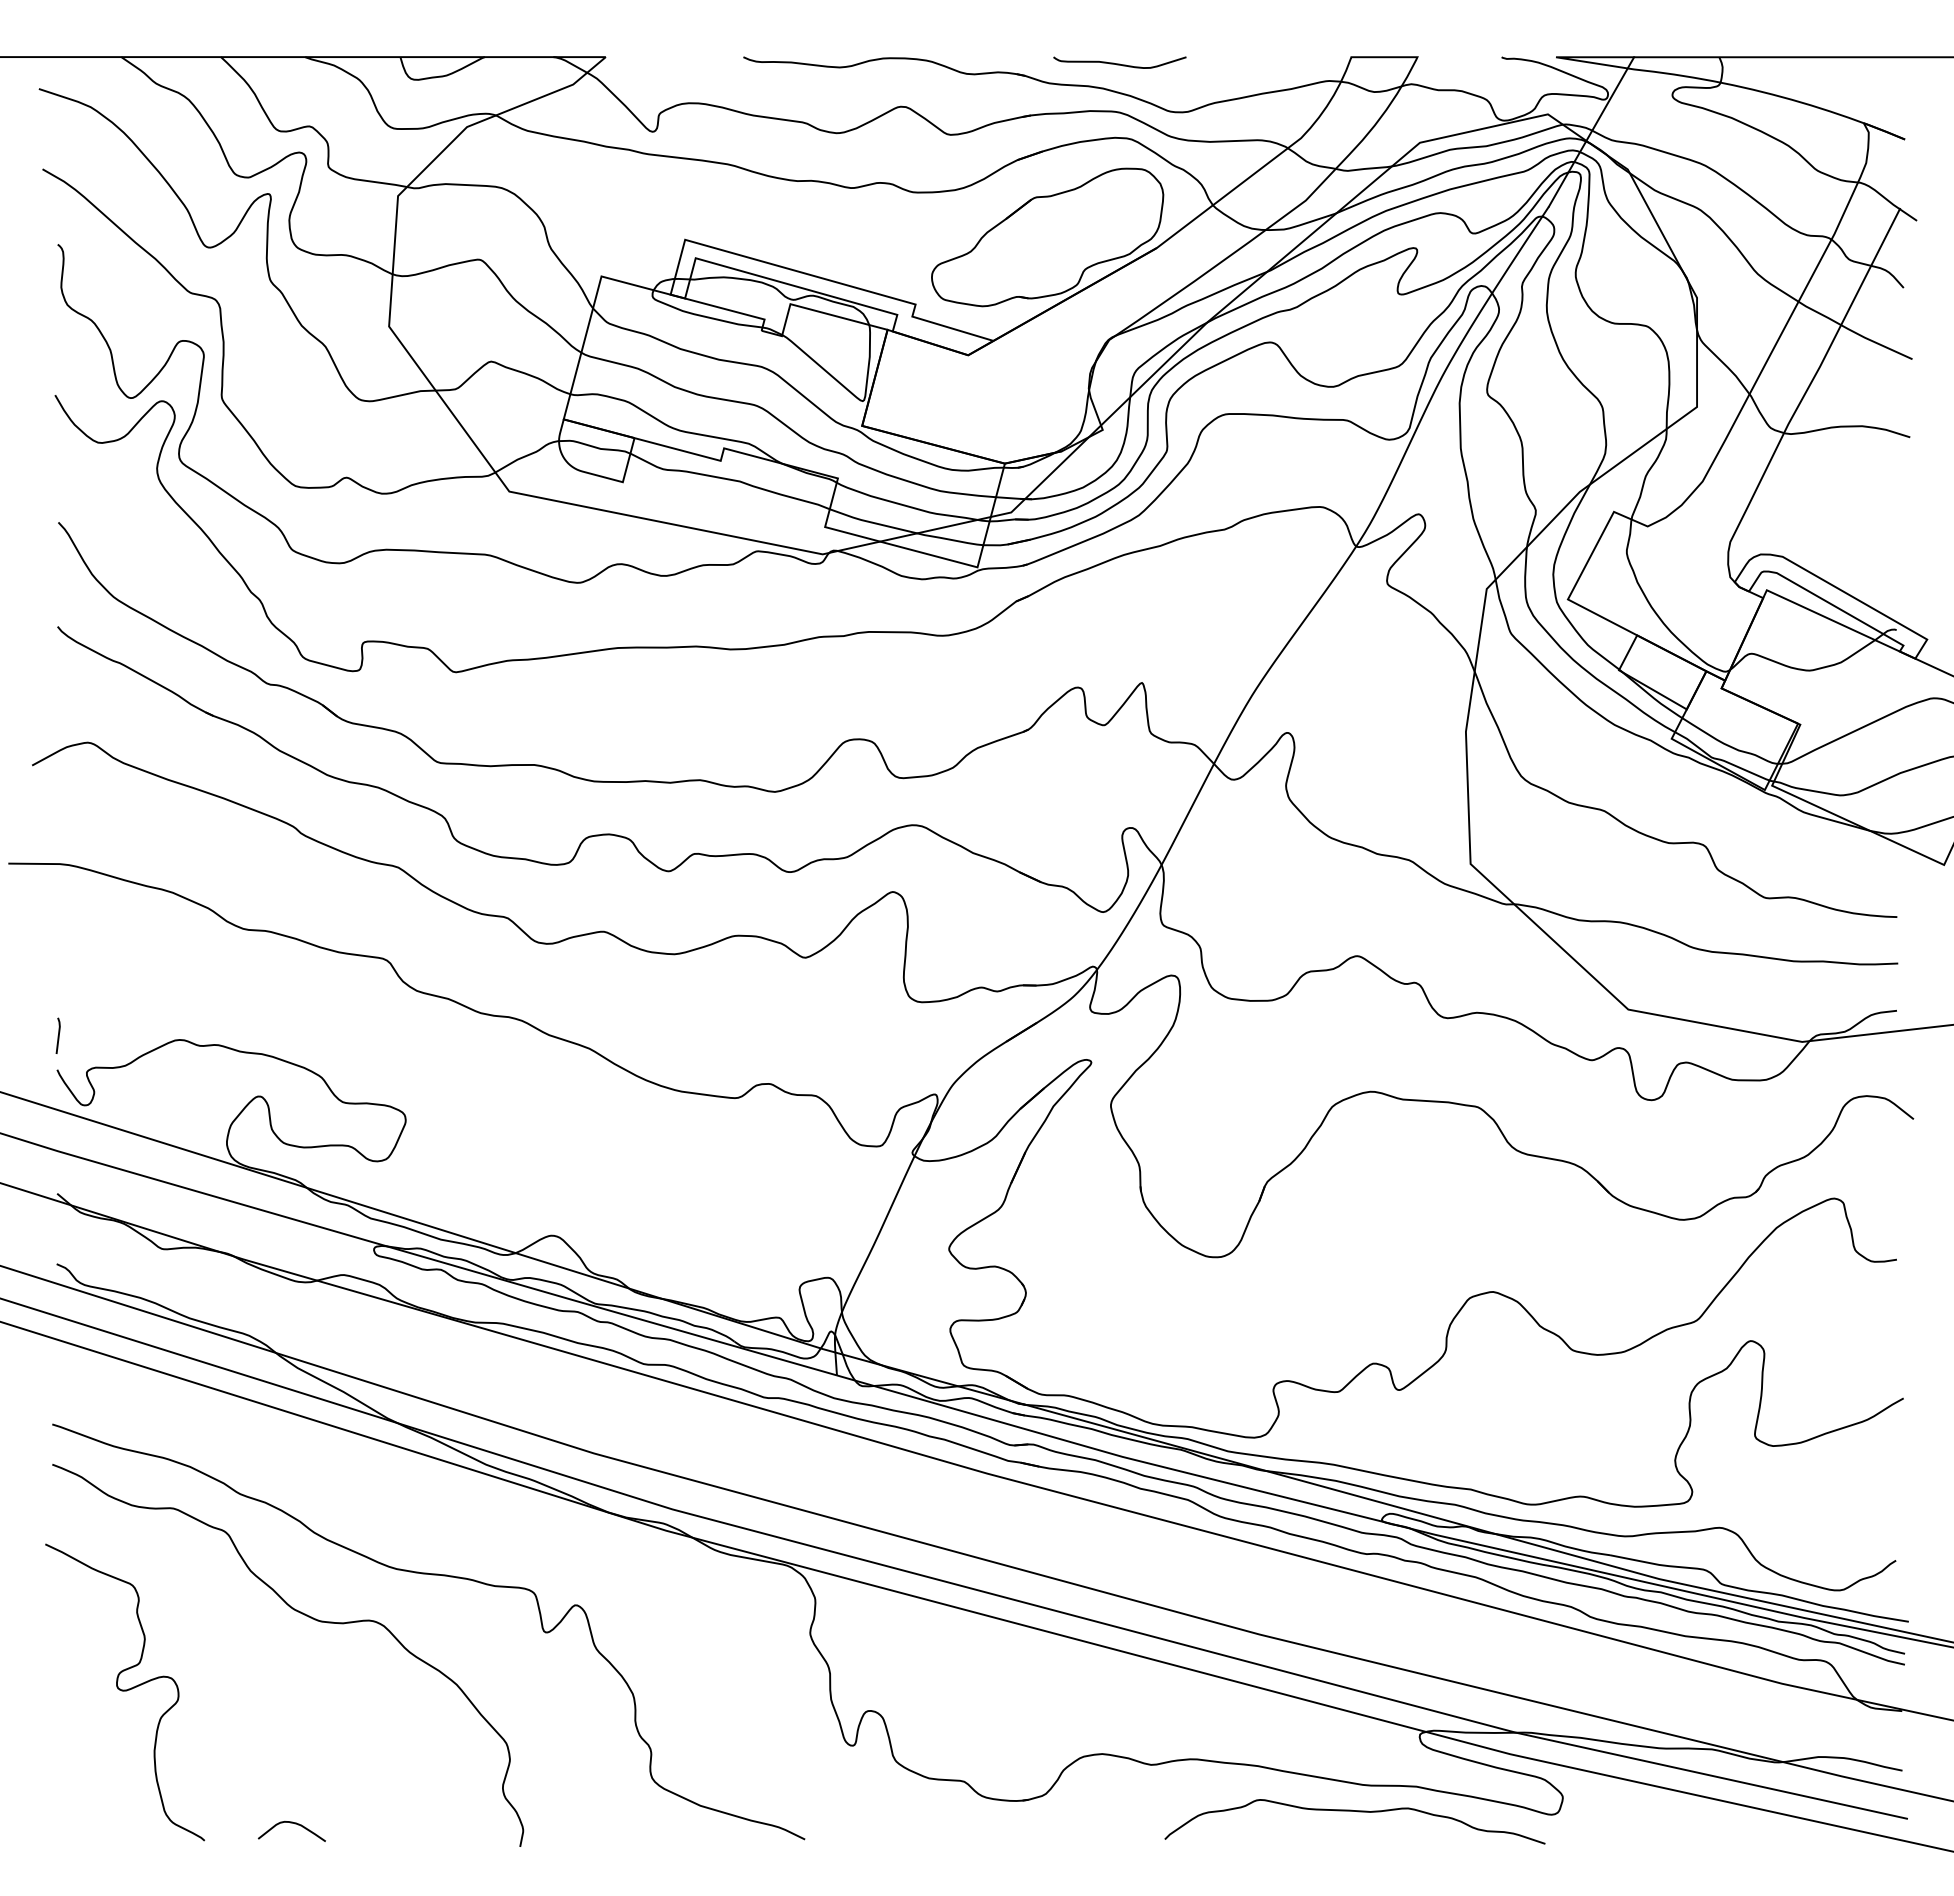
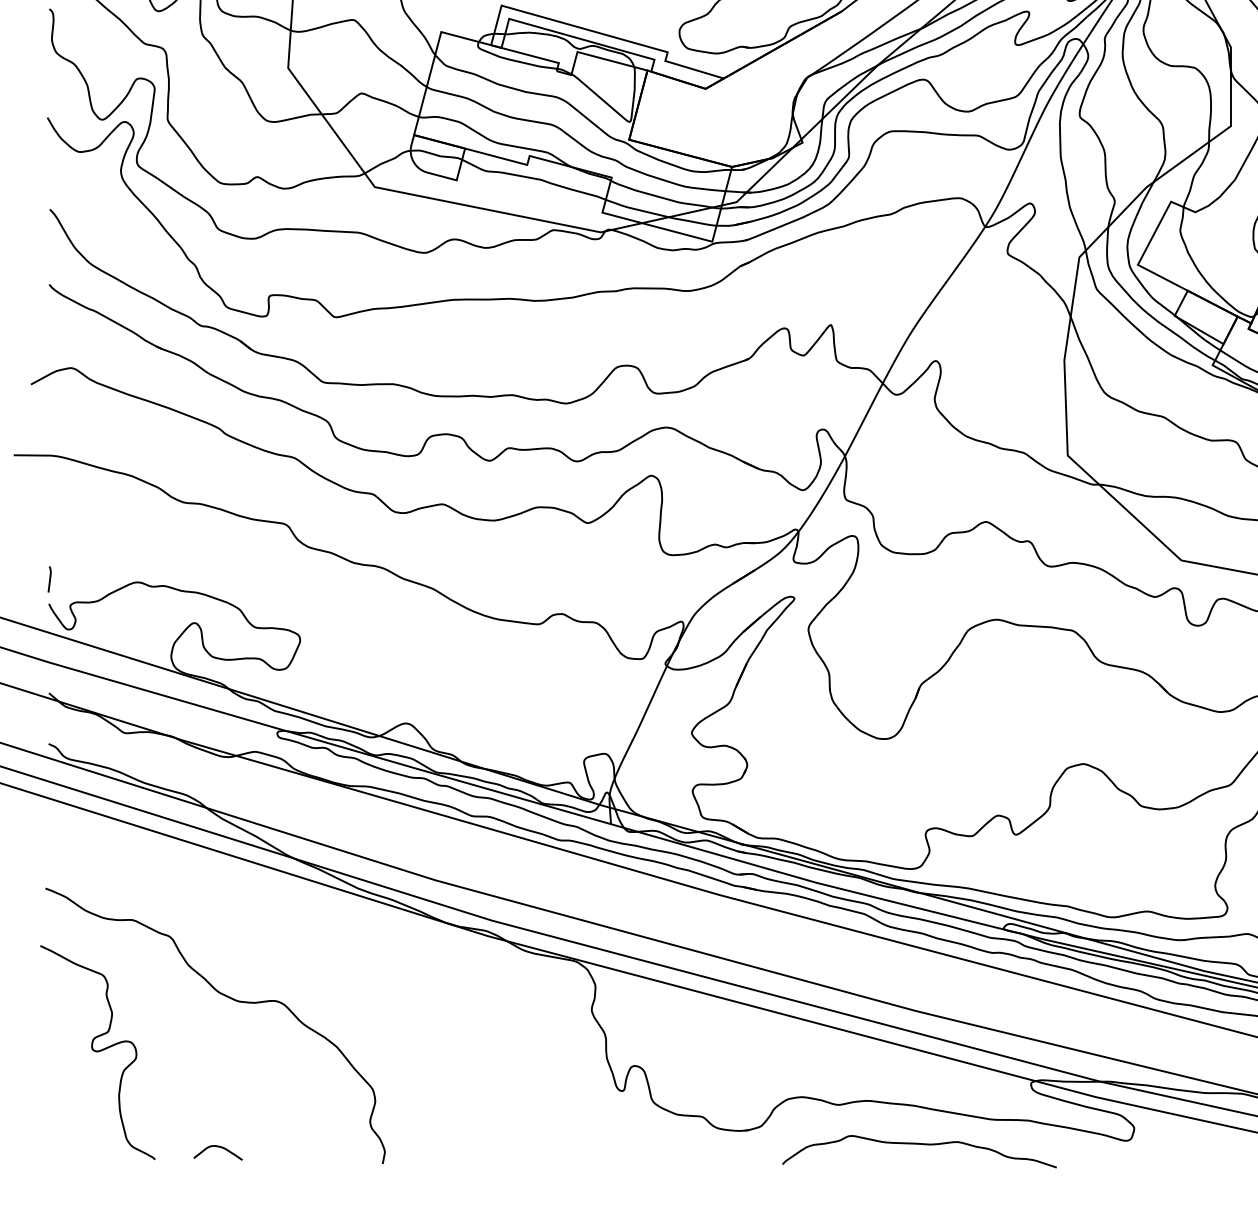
curve: (431, 1575) -> (318, 968), removed
curve: (1357, 1812) -> (921, 1144), moved

